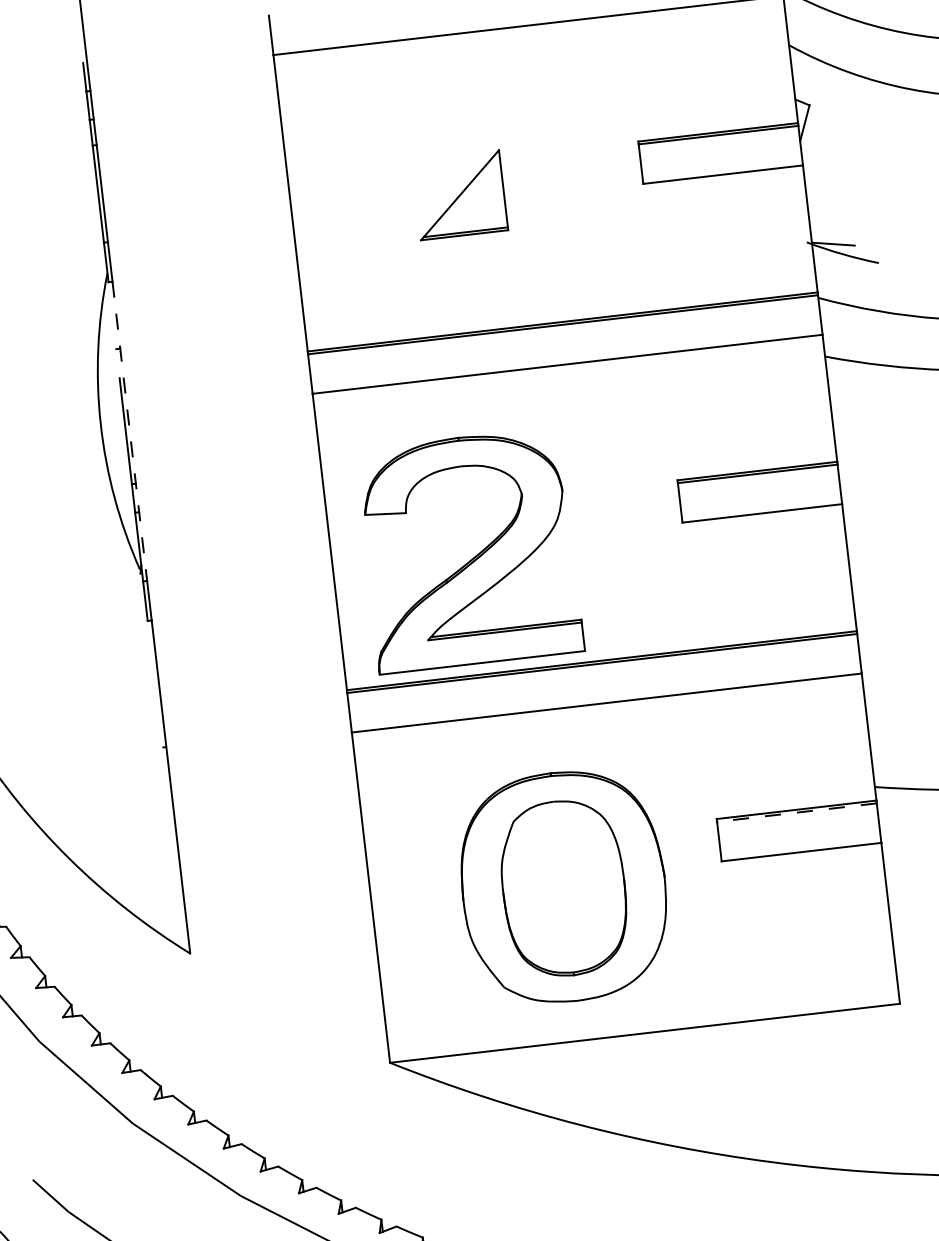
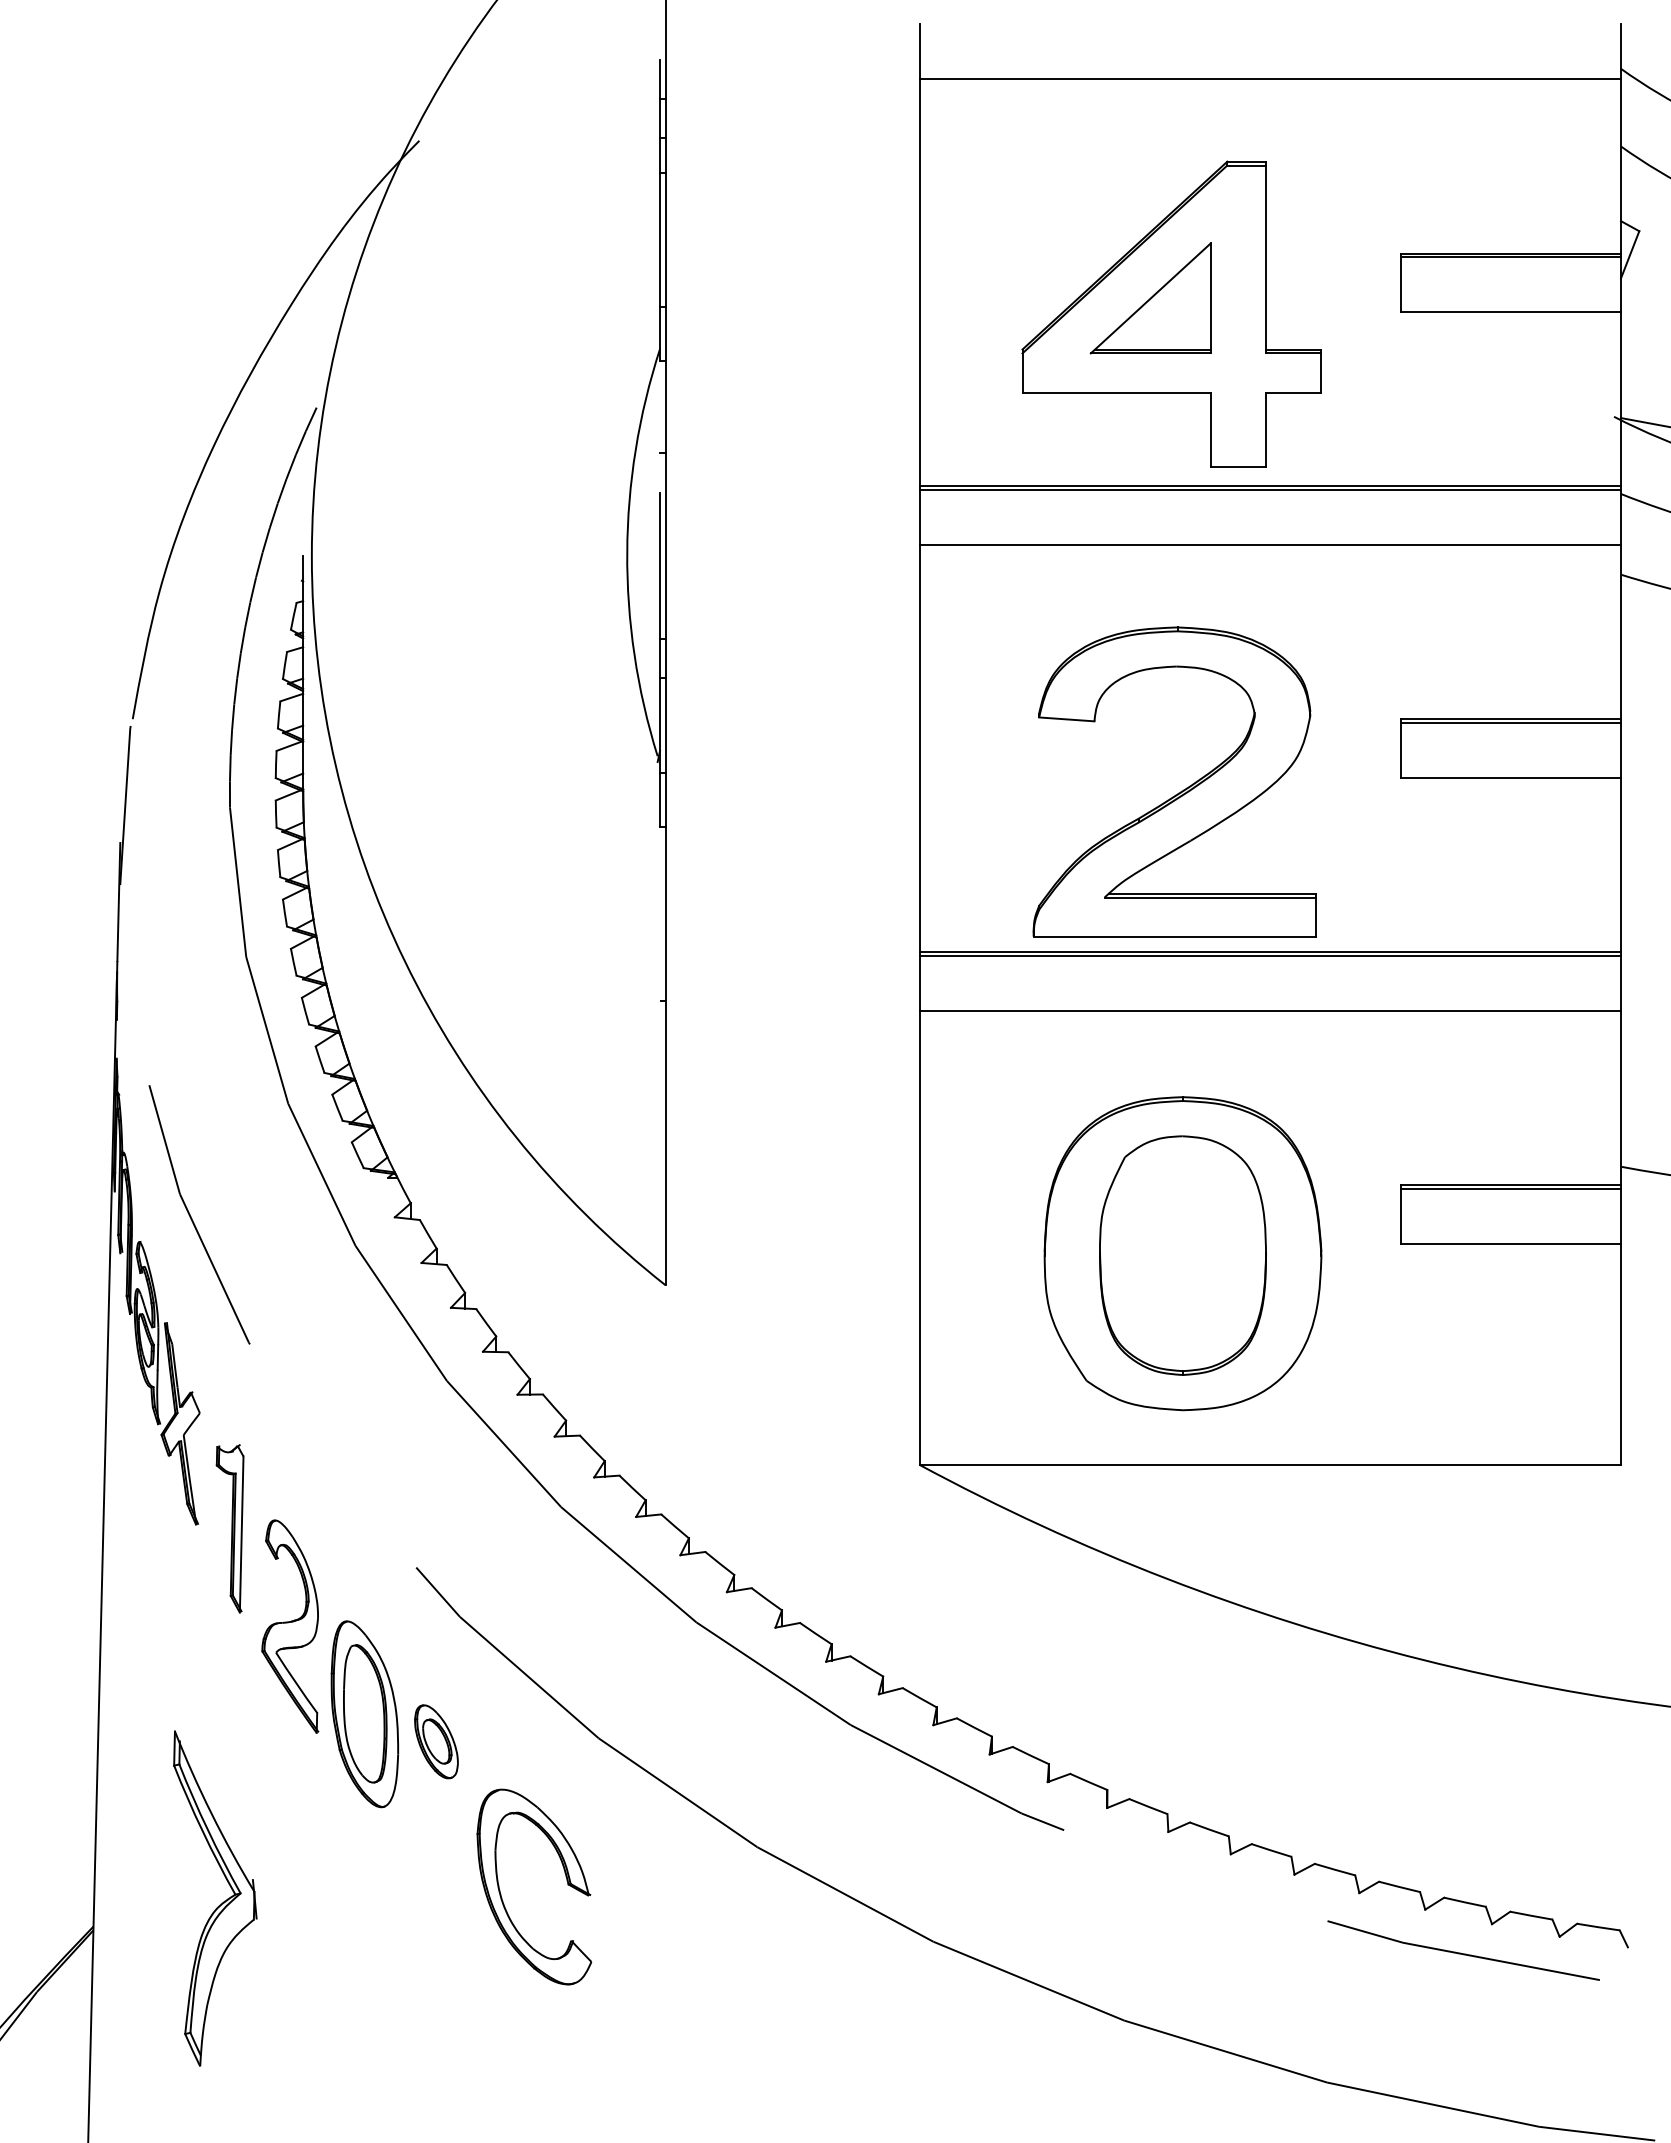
part: (476, 204) -> (1171, 313), added
line: (129, 431) -> (665, 566), dashed -> solid
part: (474, 556) -> (1180, 791), moved
line: (797, 812) -> (1511, 1189), dashed -> solid

